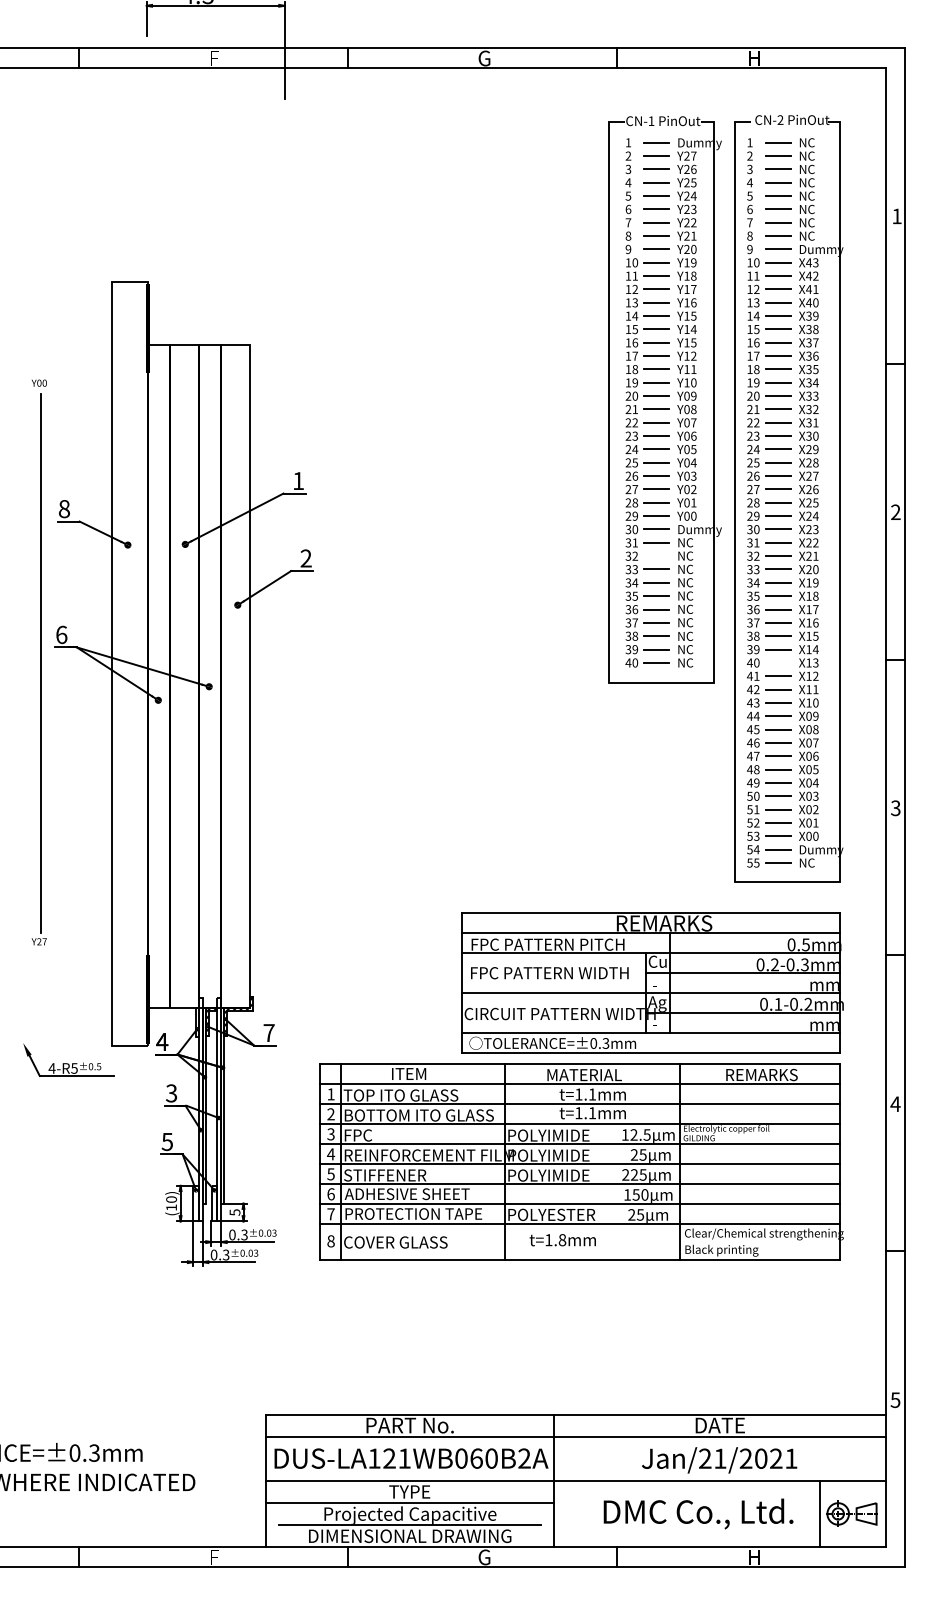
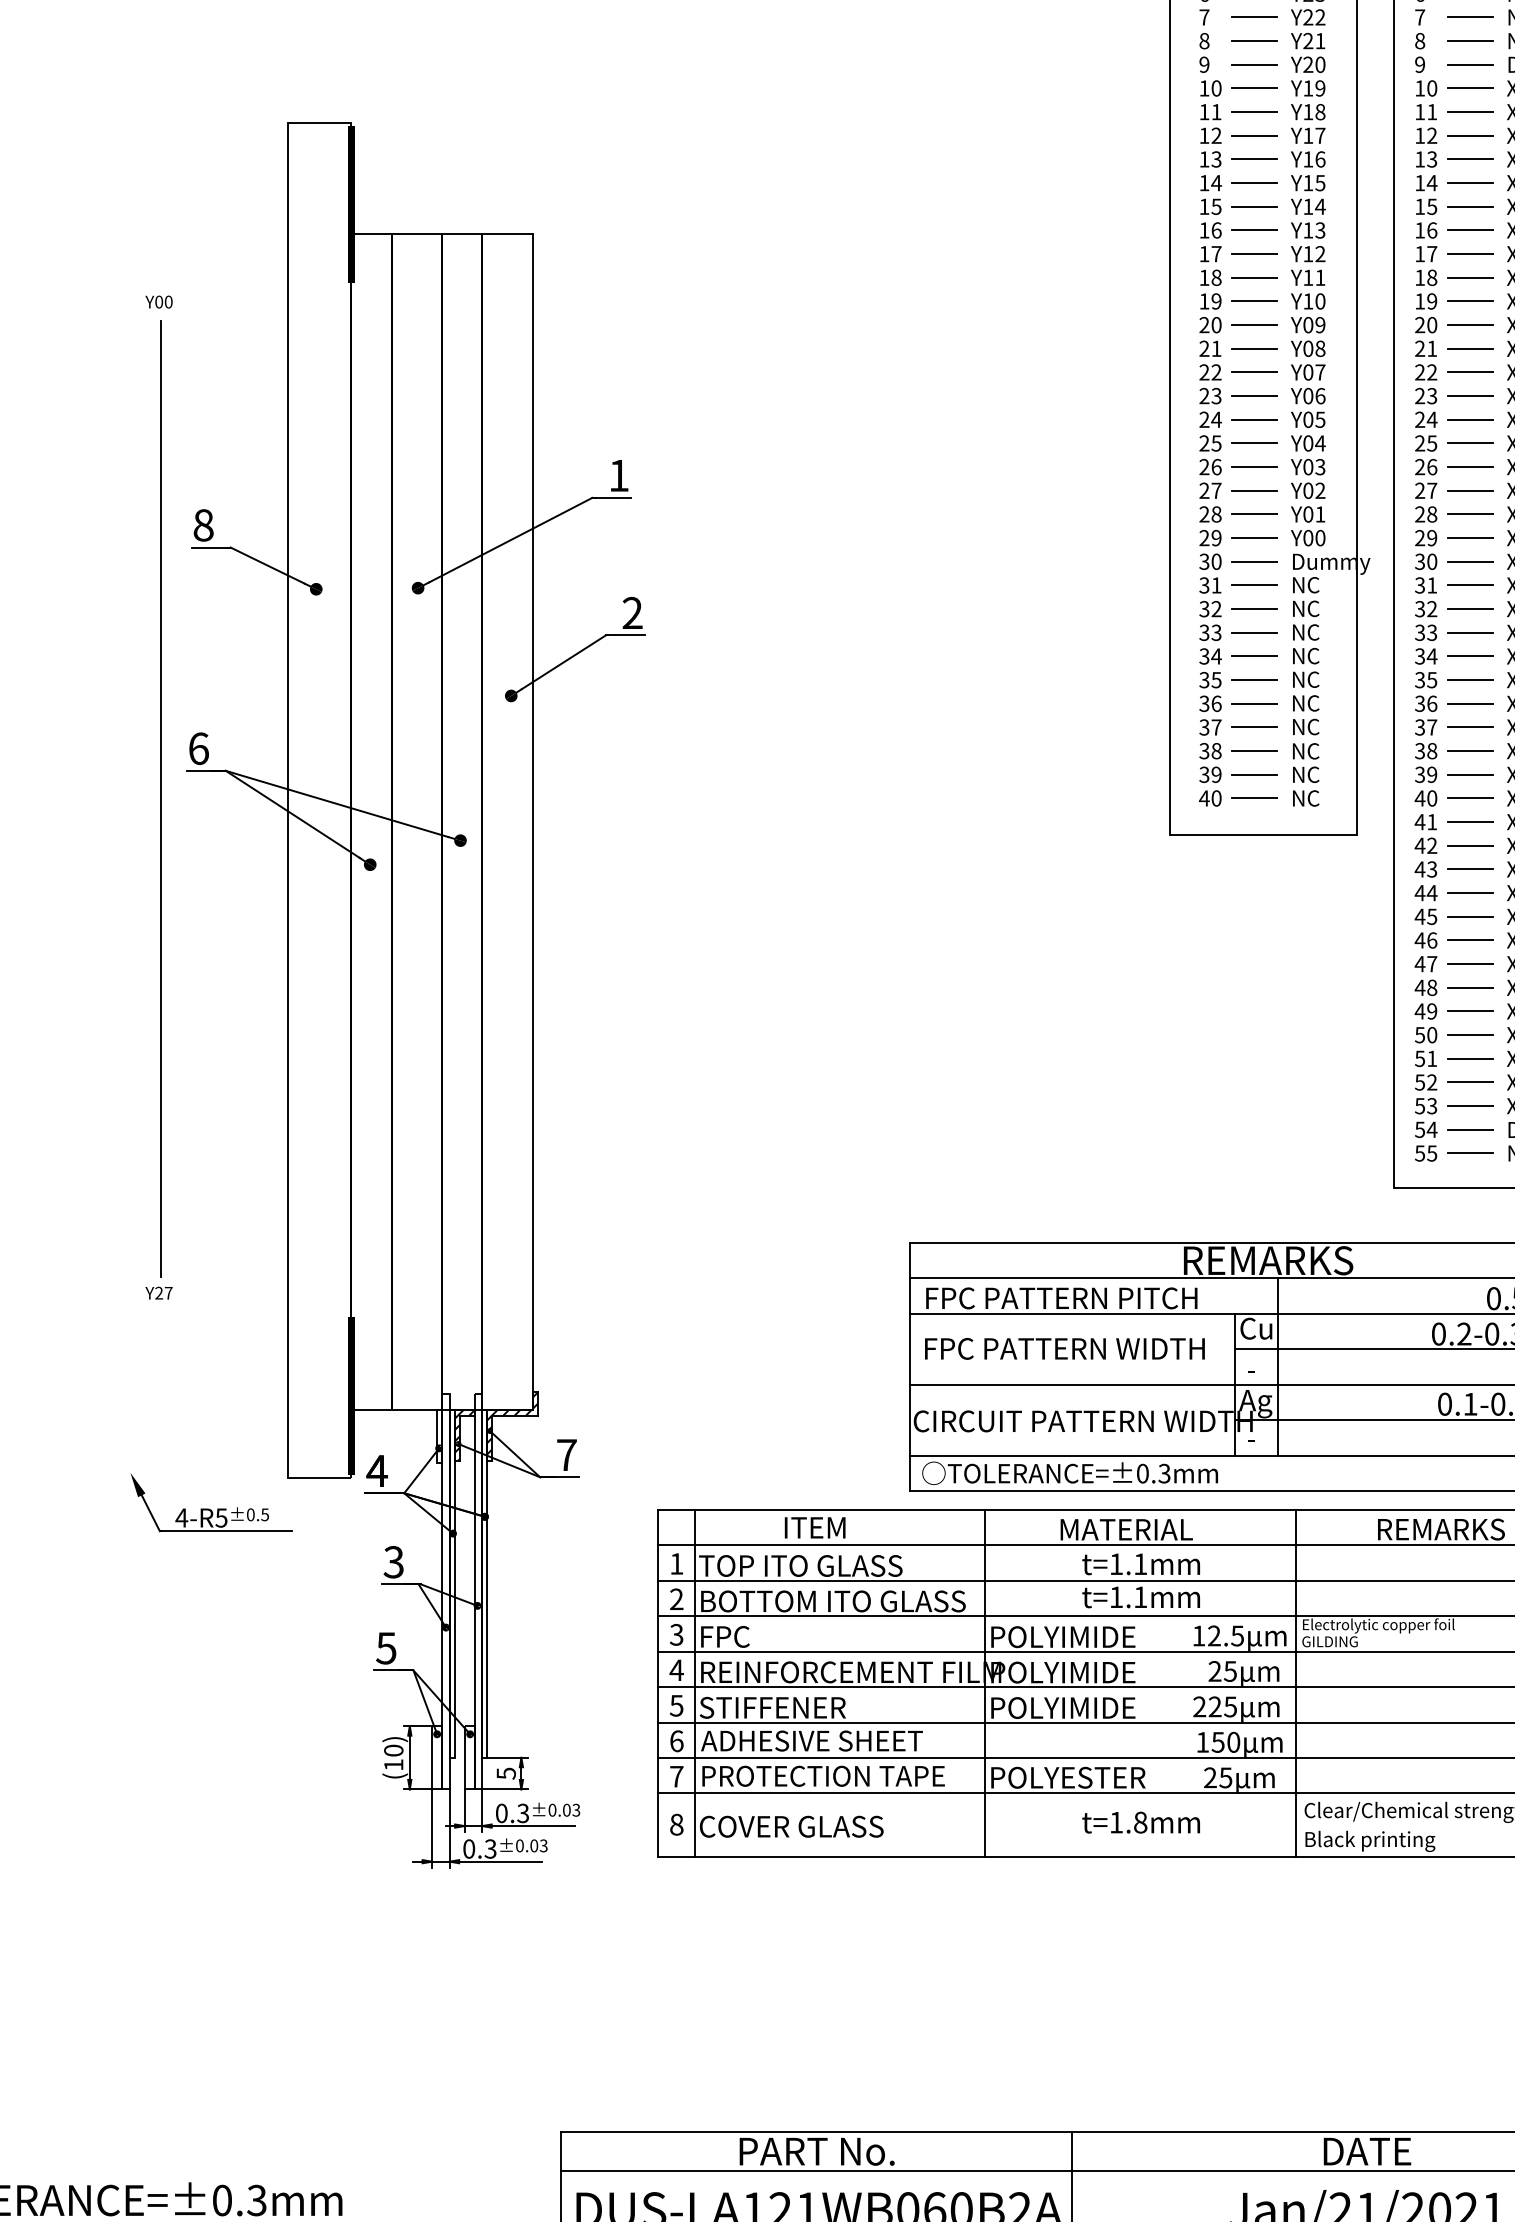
text: (693, 340) -> (1319, 226), Y15 -> Y13
line: (656, 556) -> (1254, 609), added
line: (777, 662) -> (1468, 797), added
text: (562, 1240) -> (1140, 1823), moved

